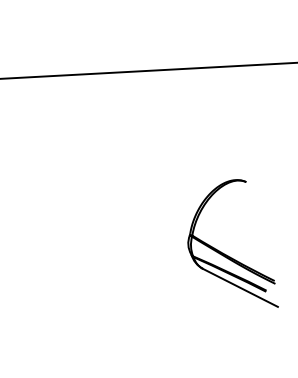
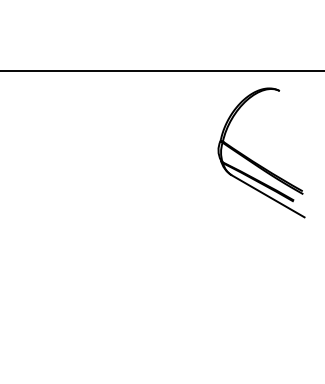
part: (226, 254) -> (256, 162), moved

